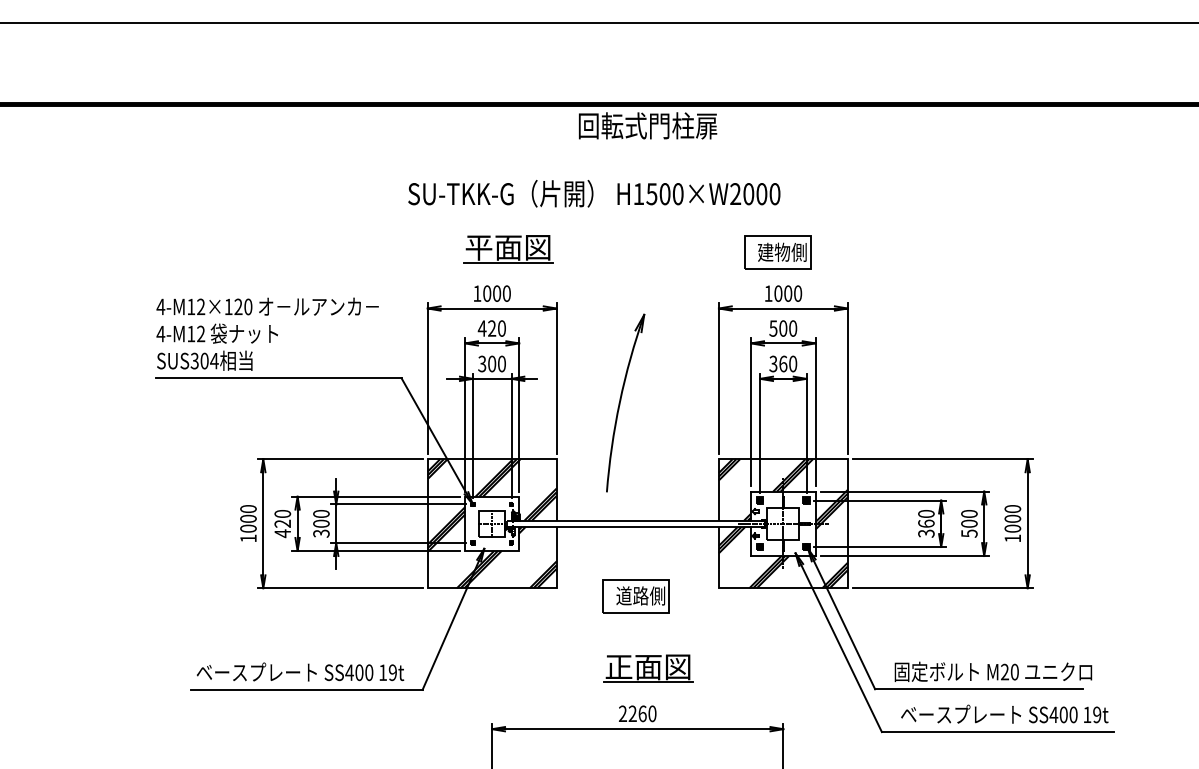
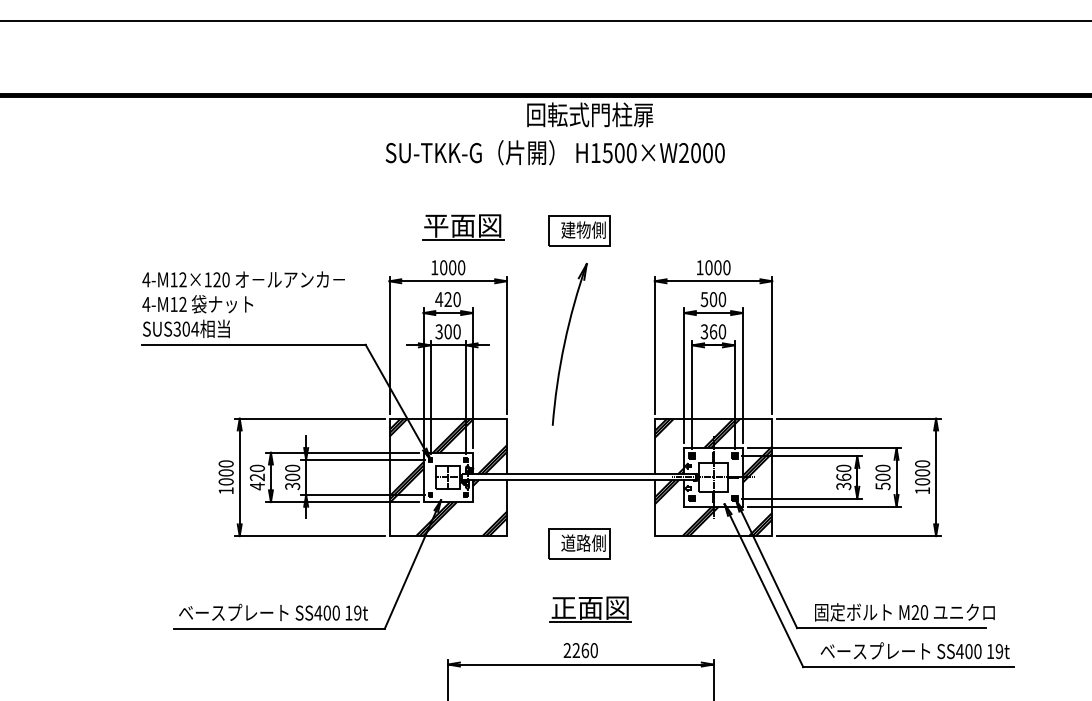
text: (593, 193) -> (554, 152), moved
part: (777, 252) -> (579, 230), moved
part: (625, 403) -> (569, 344), moved

